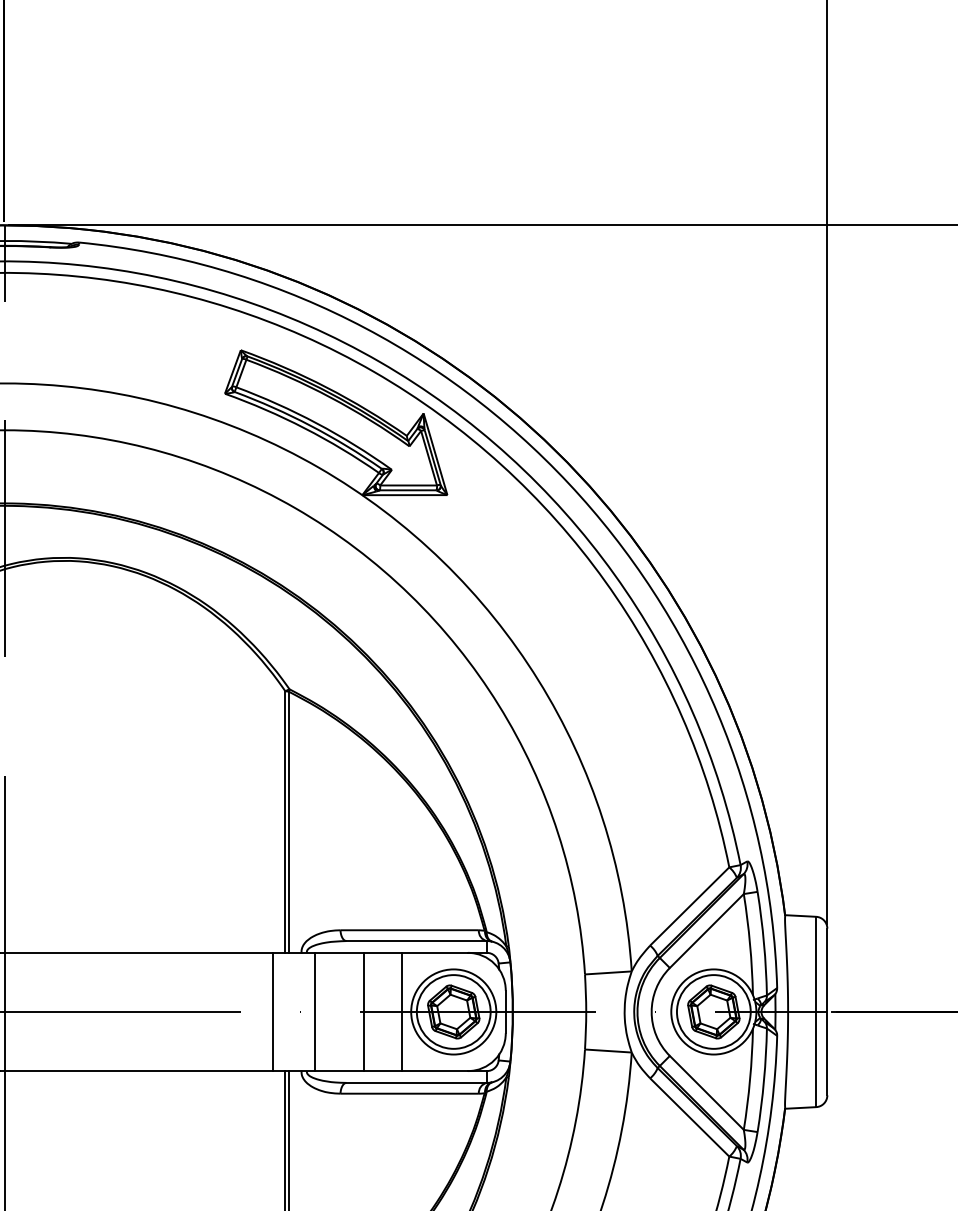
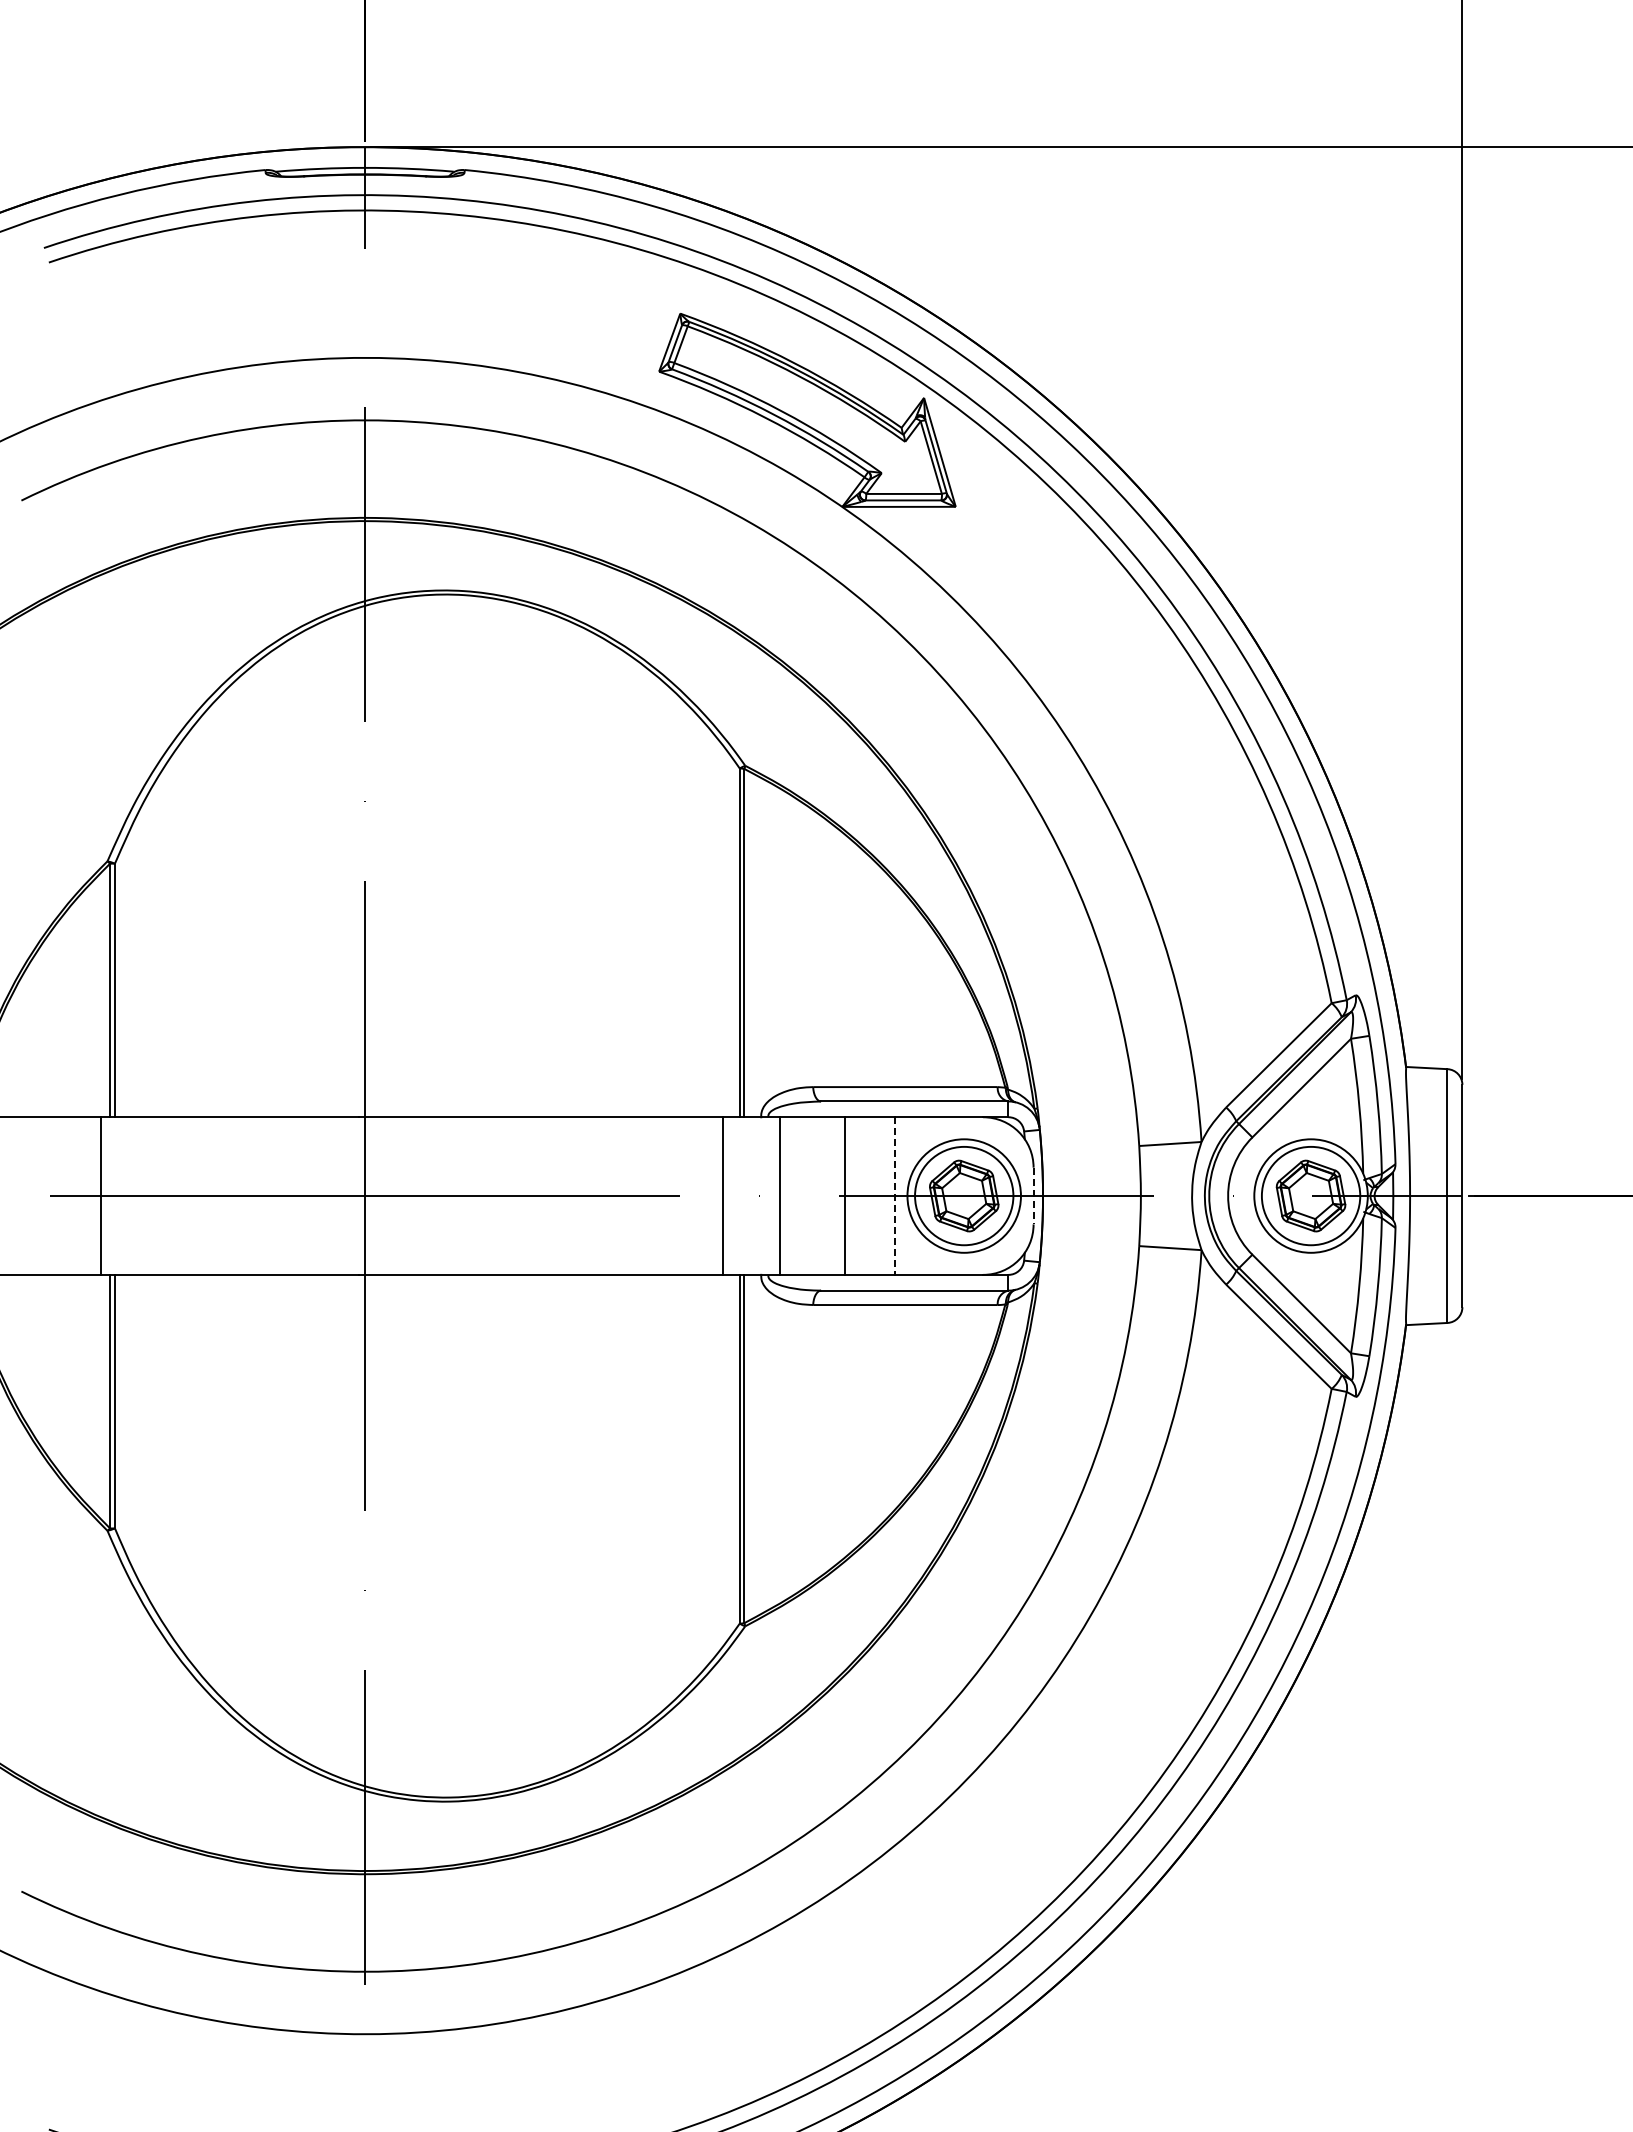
line: (401, 1012) -> (894, 1196), solid -> dashed
line: (505, 1012) -> (1033, 1196), solid -> dashed

